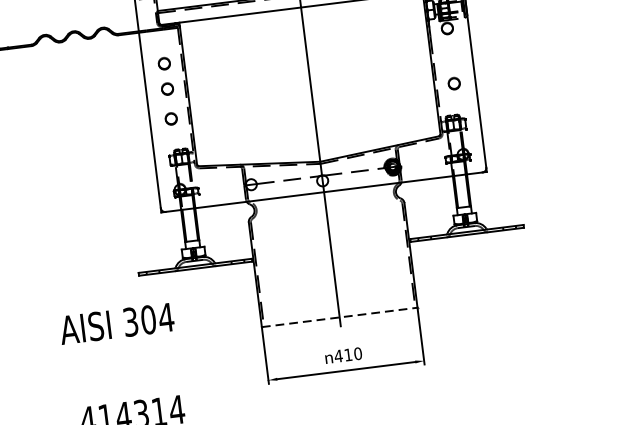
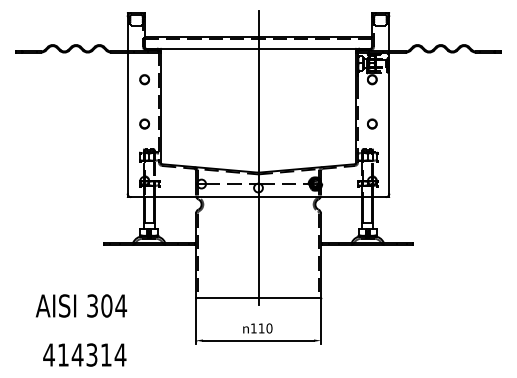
part: (167, 88) -> (144, 99), removed
line: (339, 316) -> (258, 297), dashed -> solid
text: (116, 323) -> (81, 305), moved
text: (338, 356) -> (253, 328), 410 -> 110

